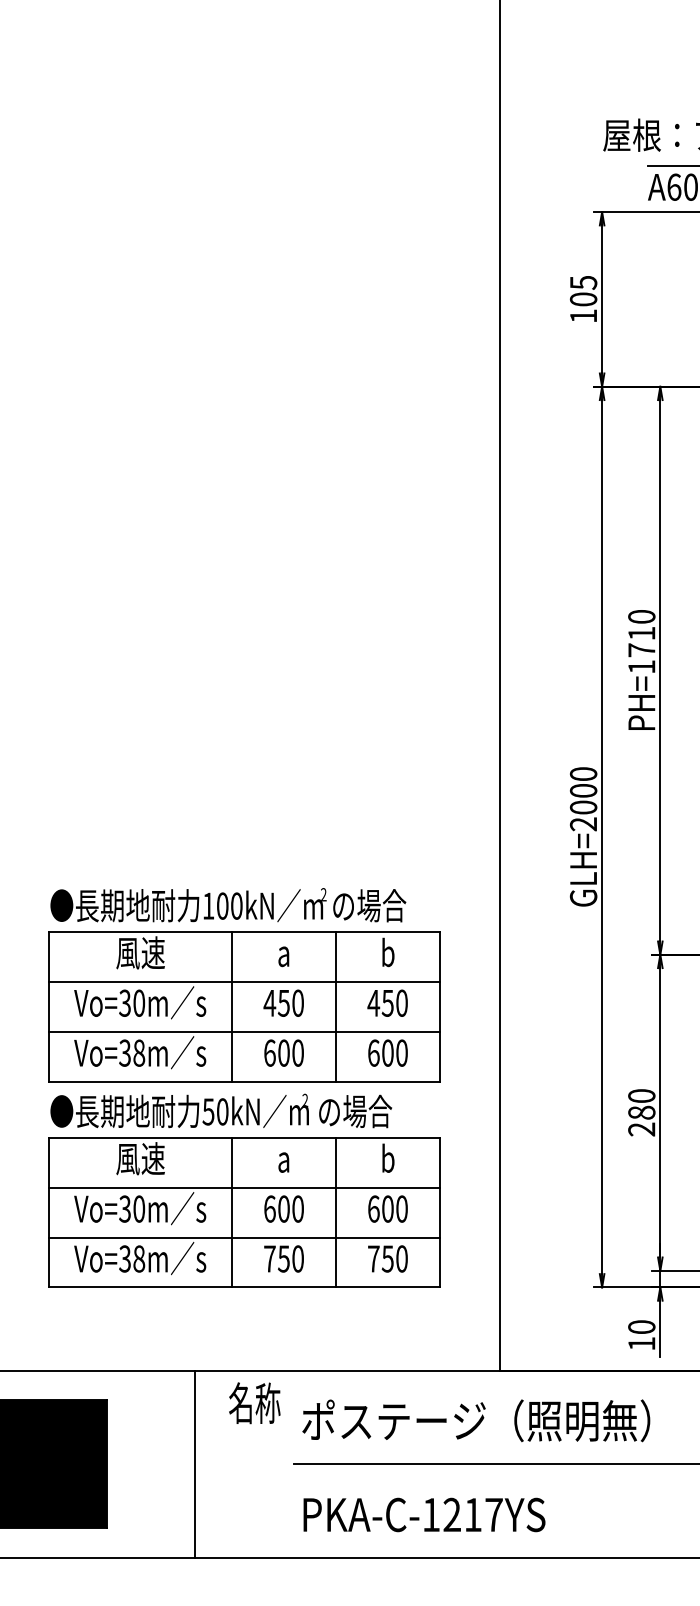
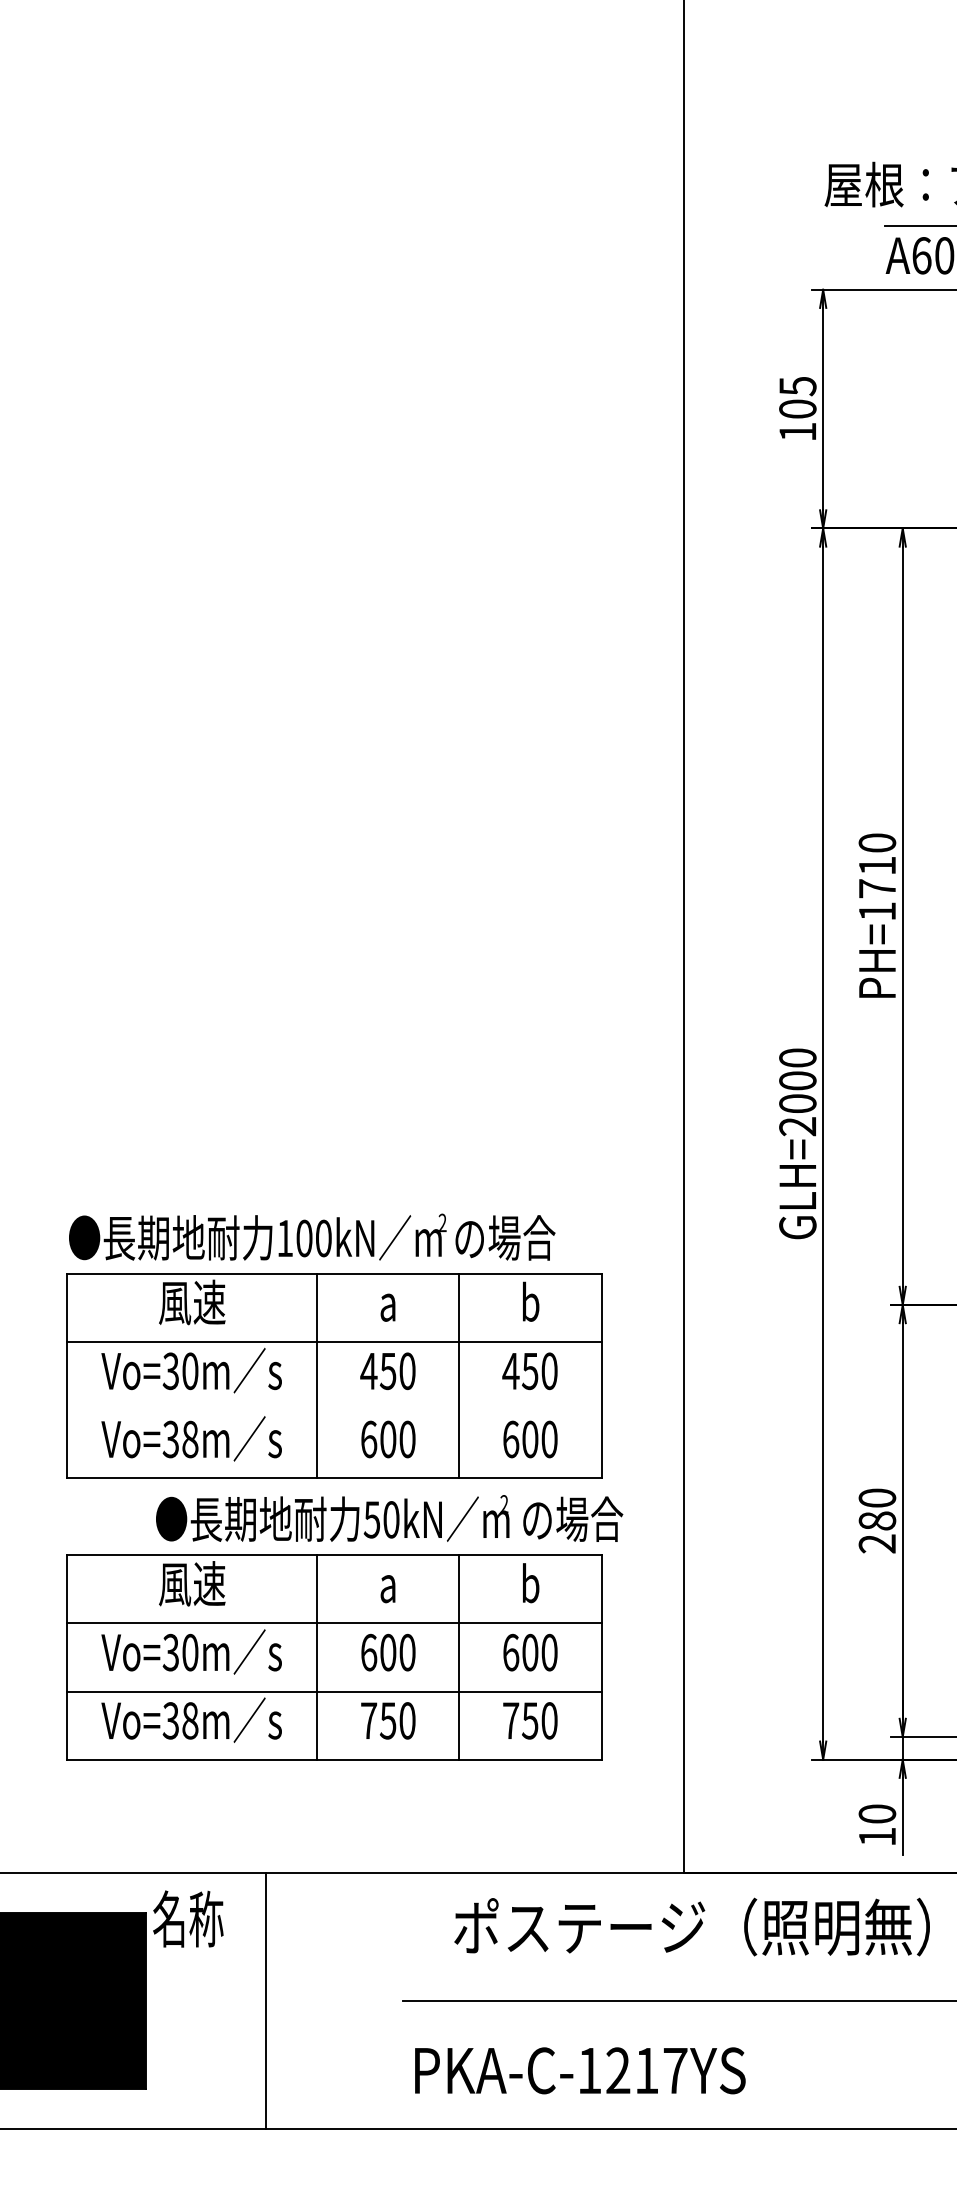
line: (244, 1031) -> (334, 1410), removed
text: (221, 1110) -> (389, 1518), moved
text: (254, 1402) -> (188, 1918), moved
text: (475, 1420) -> (691, 1926), moved

